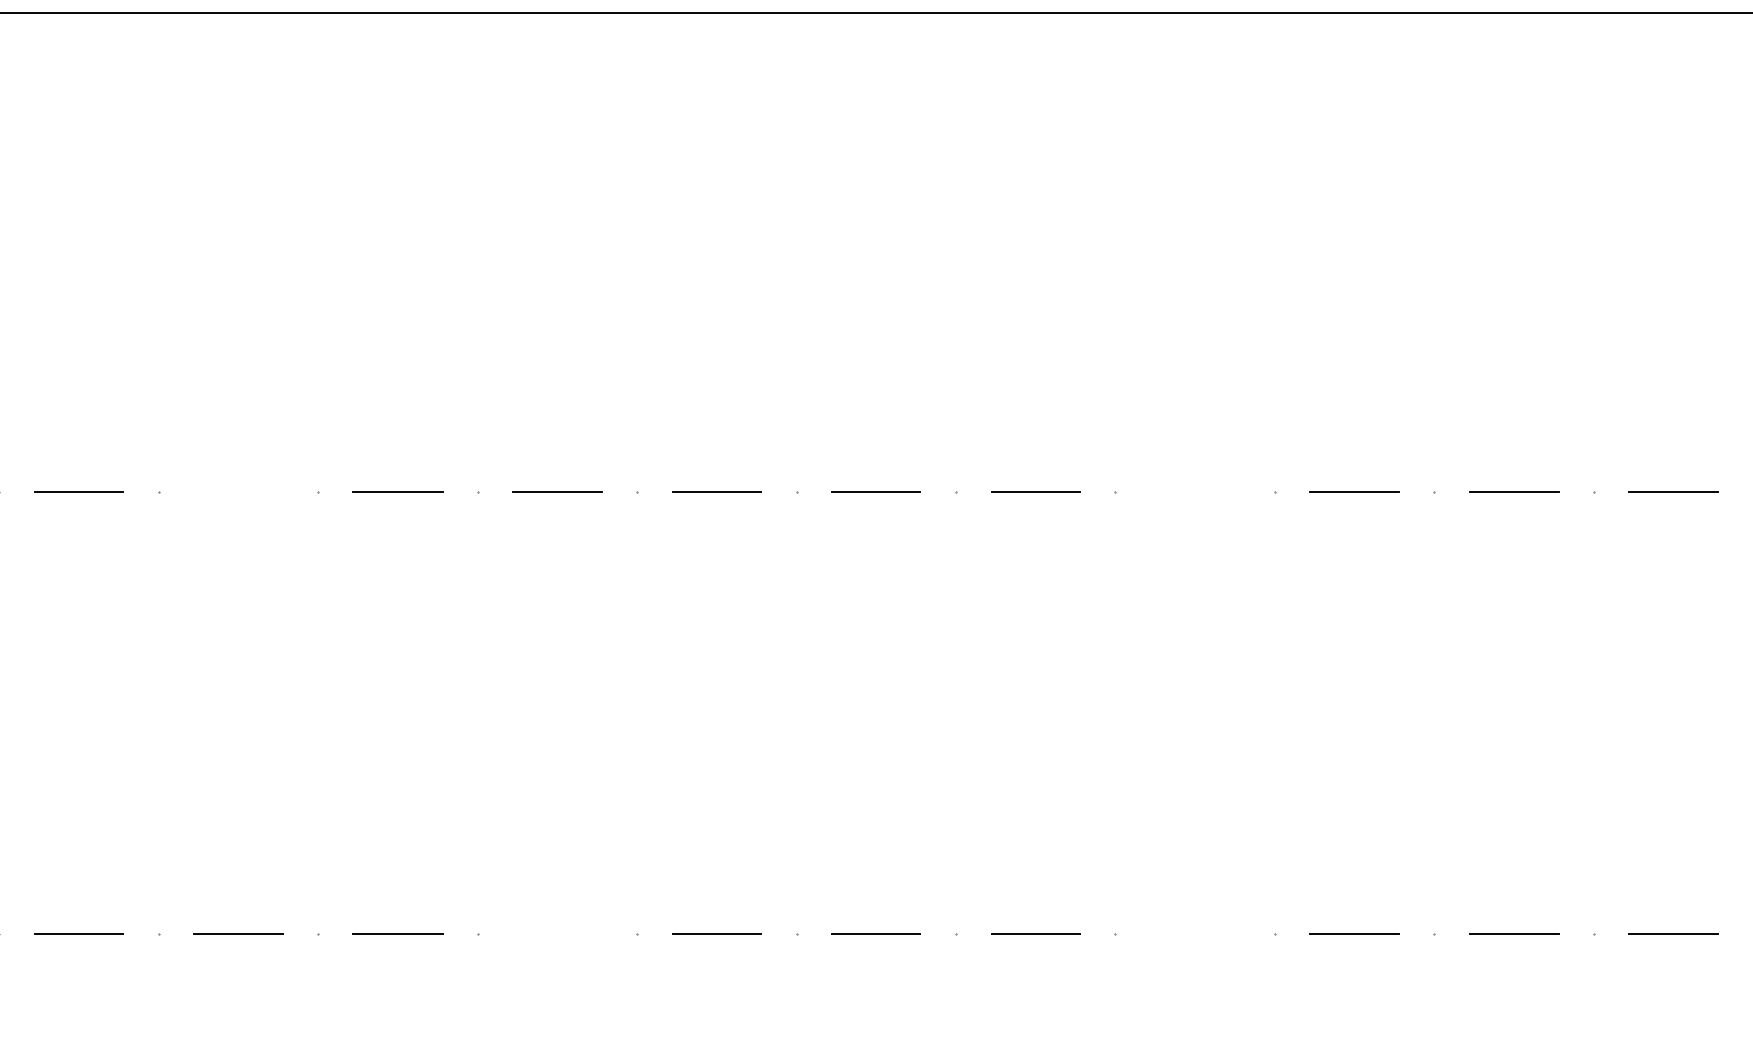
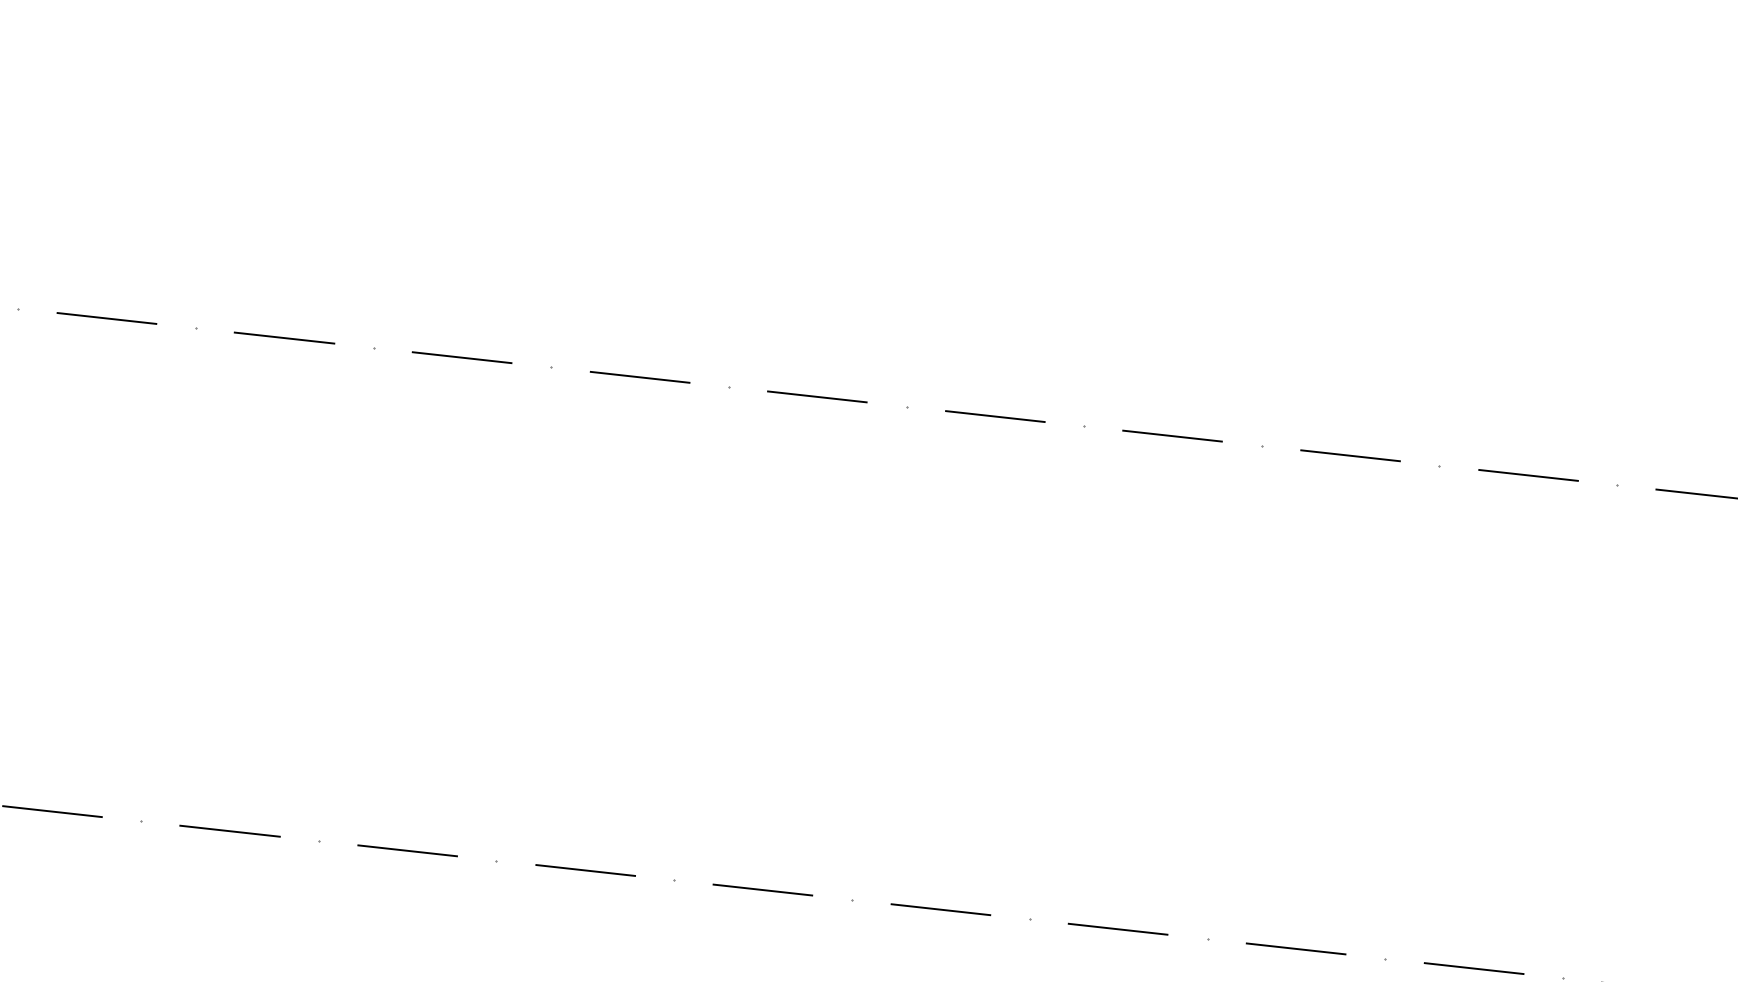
line: (238, 491) -> (106, 318), added
line: (1194, 491) -> (1172, 436), added
line: (557, 933) -> (407, 850), added
line: (1194, 934) -> (1117, 929), added

